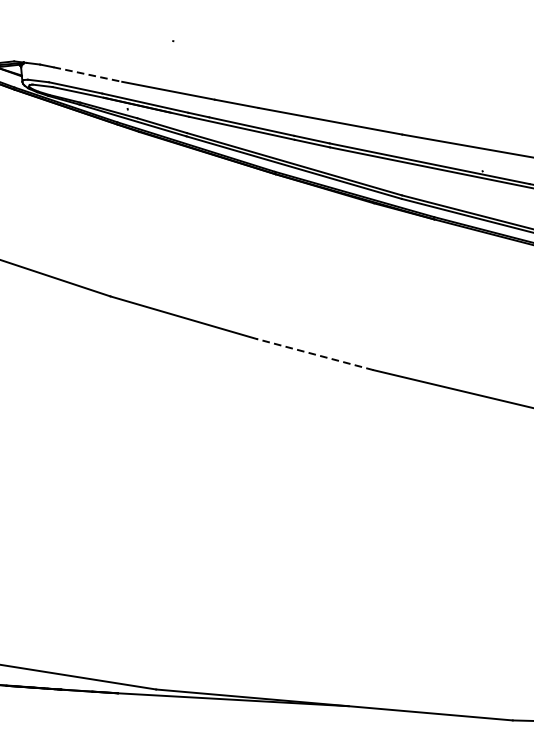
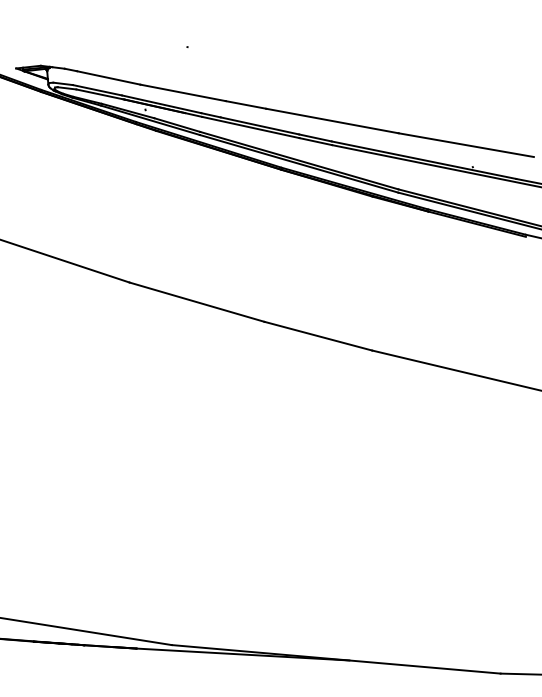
line: (88, 75) -> (109, 78), dashed -> solid
line: (315, 354) -> (318, 336), dashed -> solid

